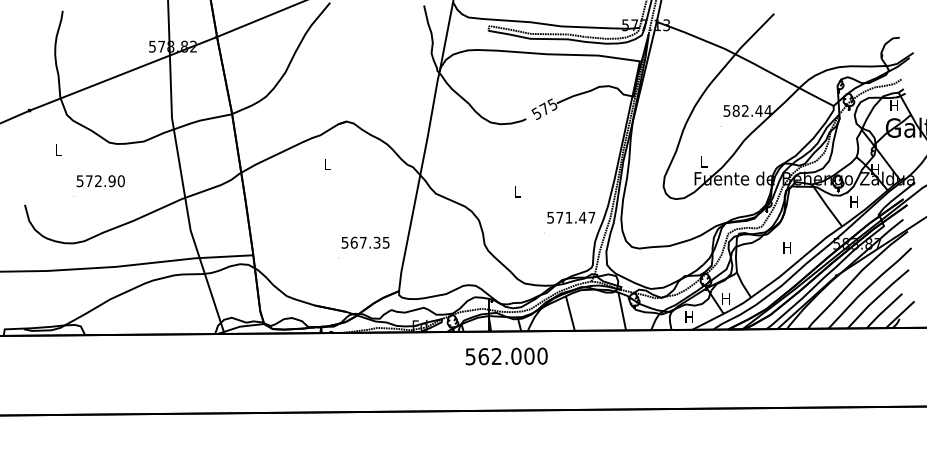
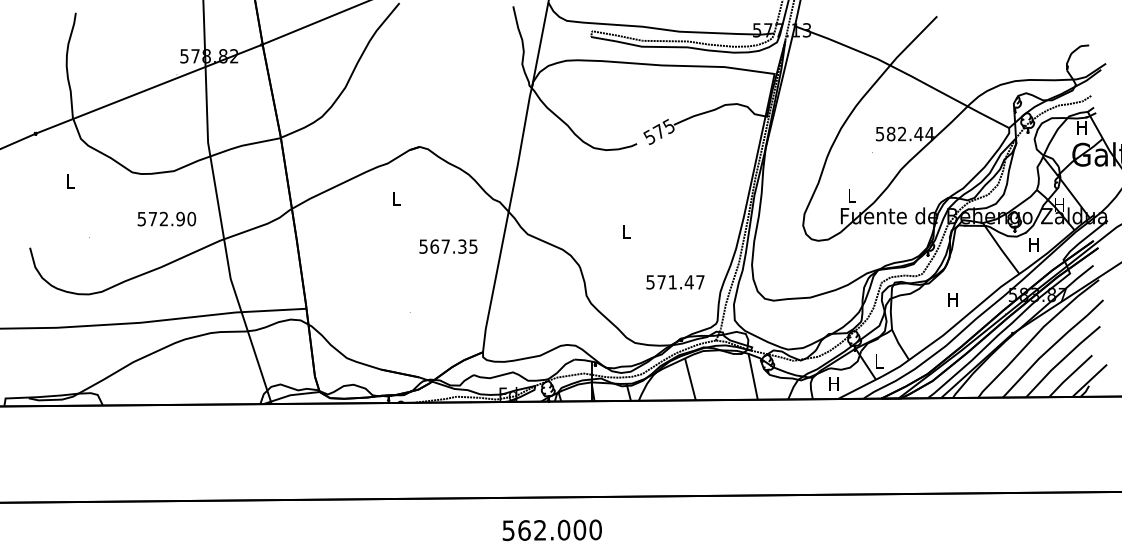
text: (100, 180) -> (166, 218), moved
text: (571, 217) -> (675, 282), moved
text: (365, 242) -> (448, 246), moved
text: (725, 298) -> (878, 361), H -> L
text: (506, 356) -> (551, 530), moved

